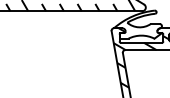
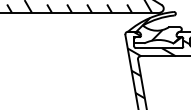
hatch: (140, 26) -> (157, 29), added

